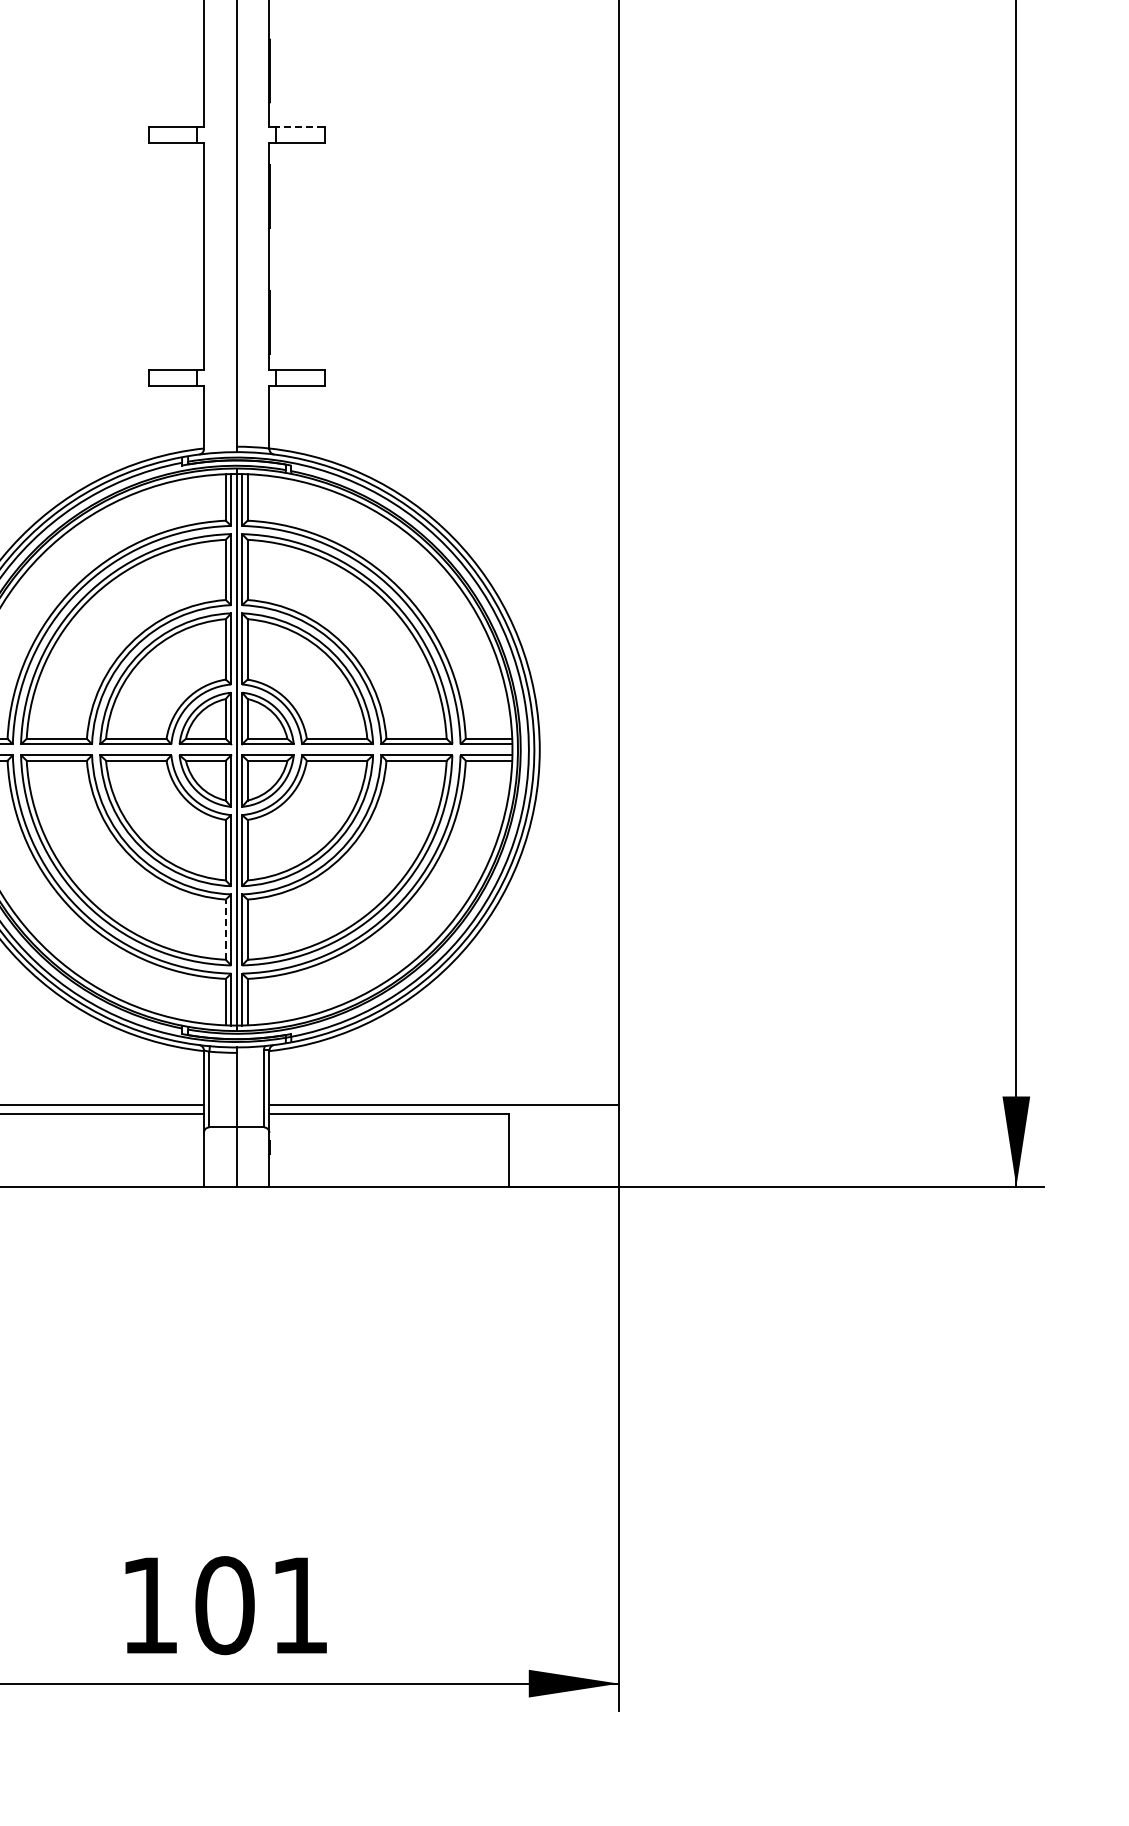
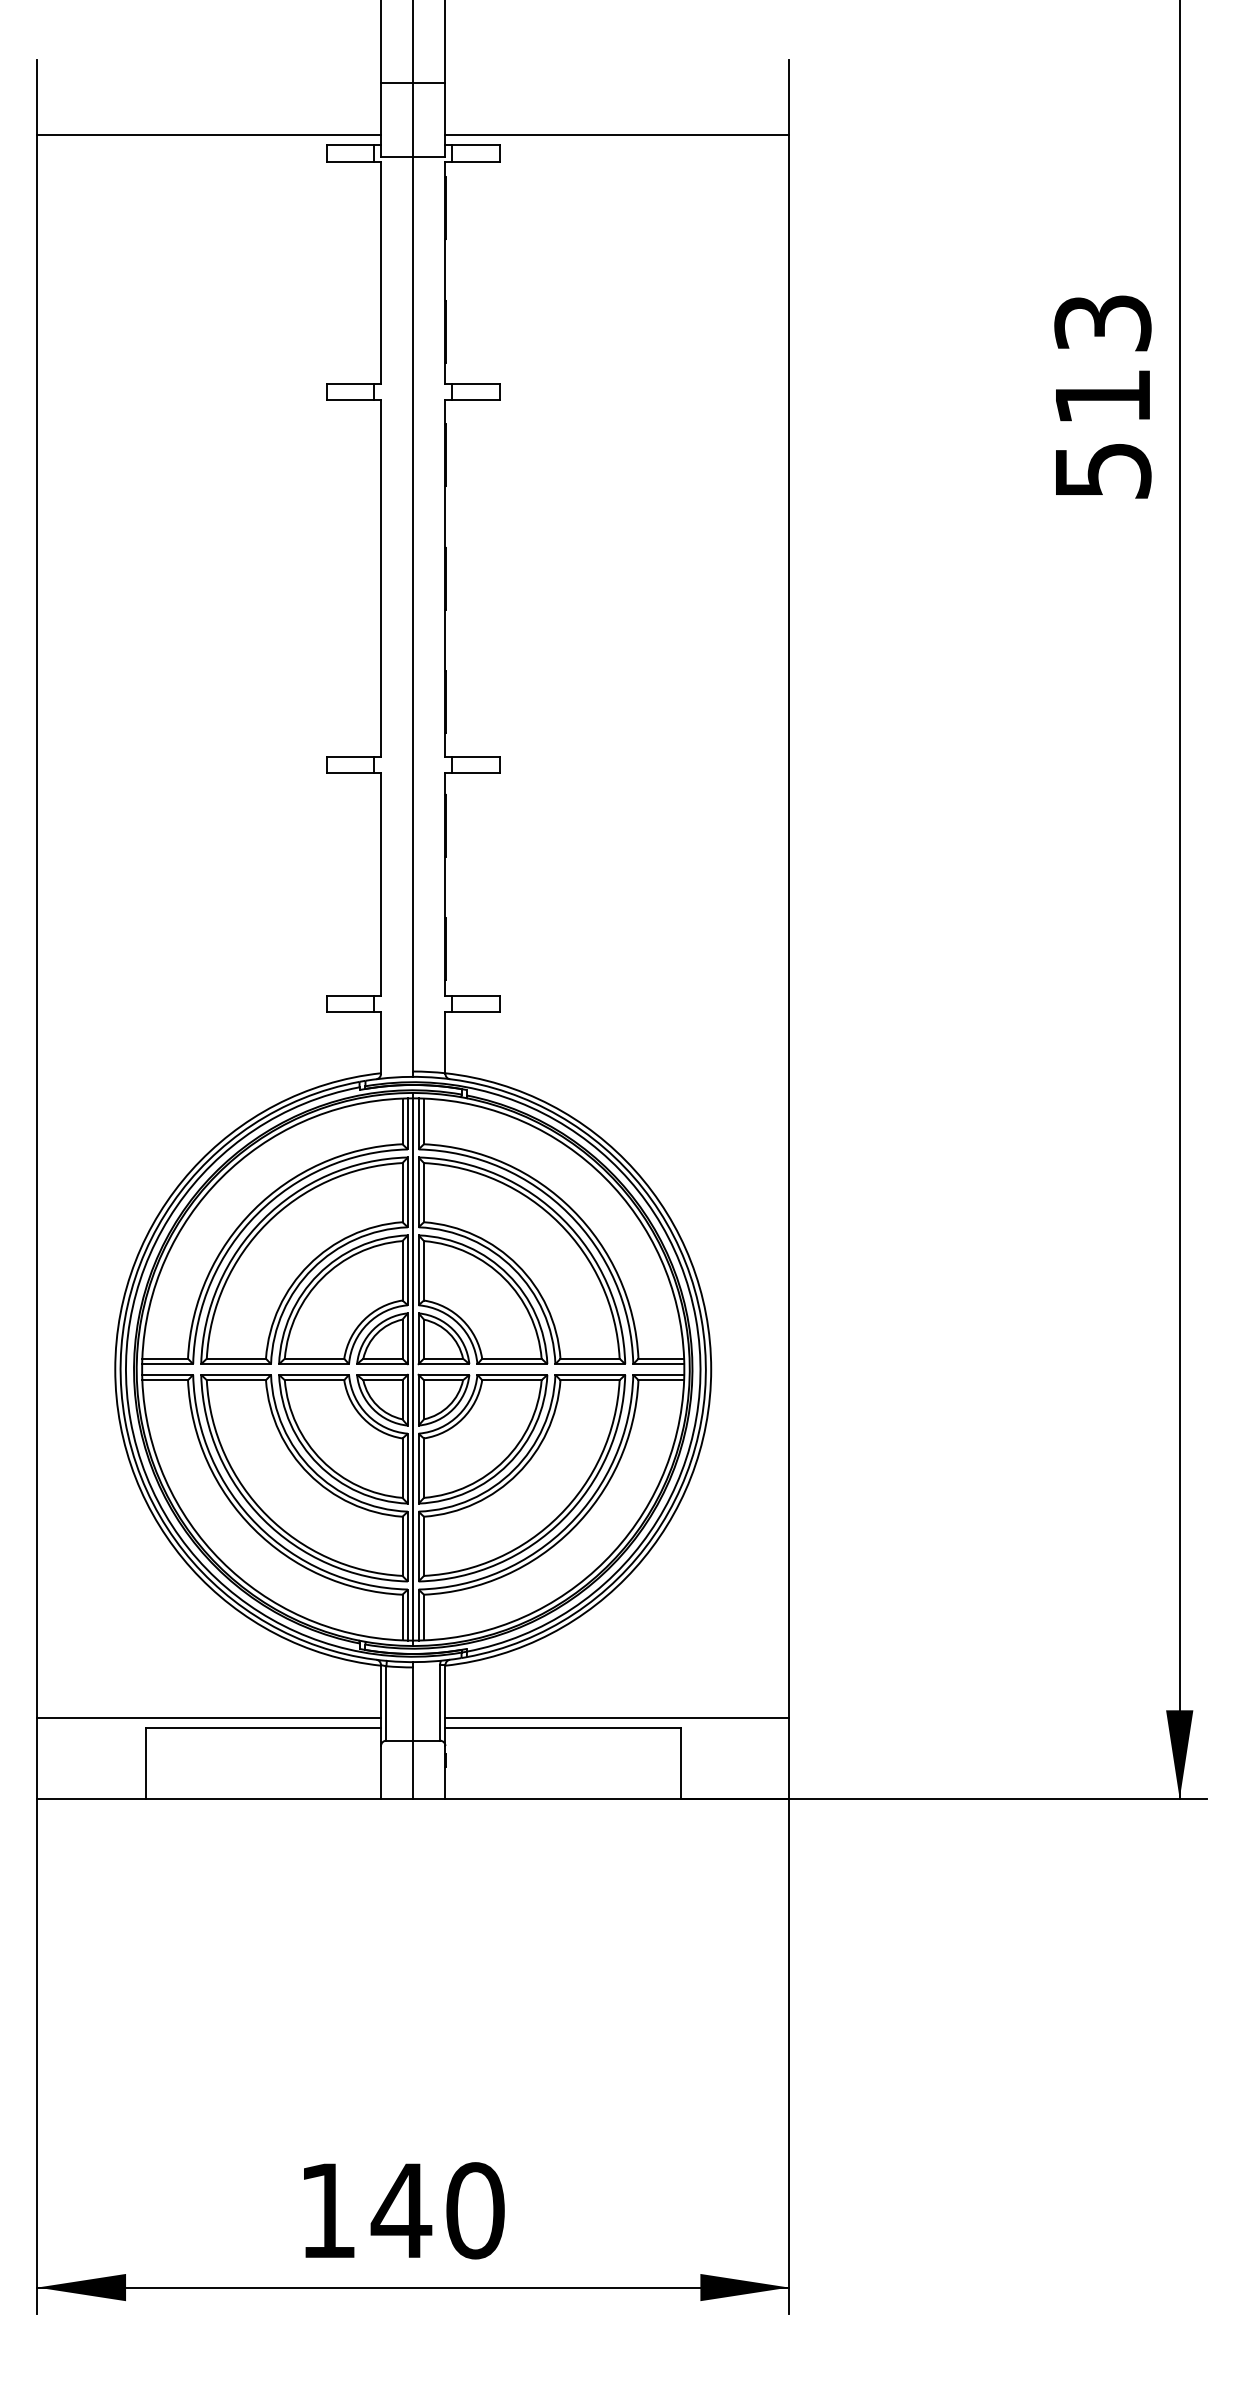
line: (300, 126) -> (475, 756), dashed -> solid
line: (225, 929) -> (402, 1546), dashed -> solid
text: (261, 1605) -> (437, 2210), 101 -> 140

